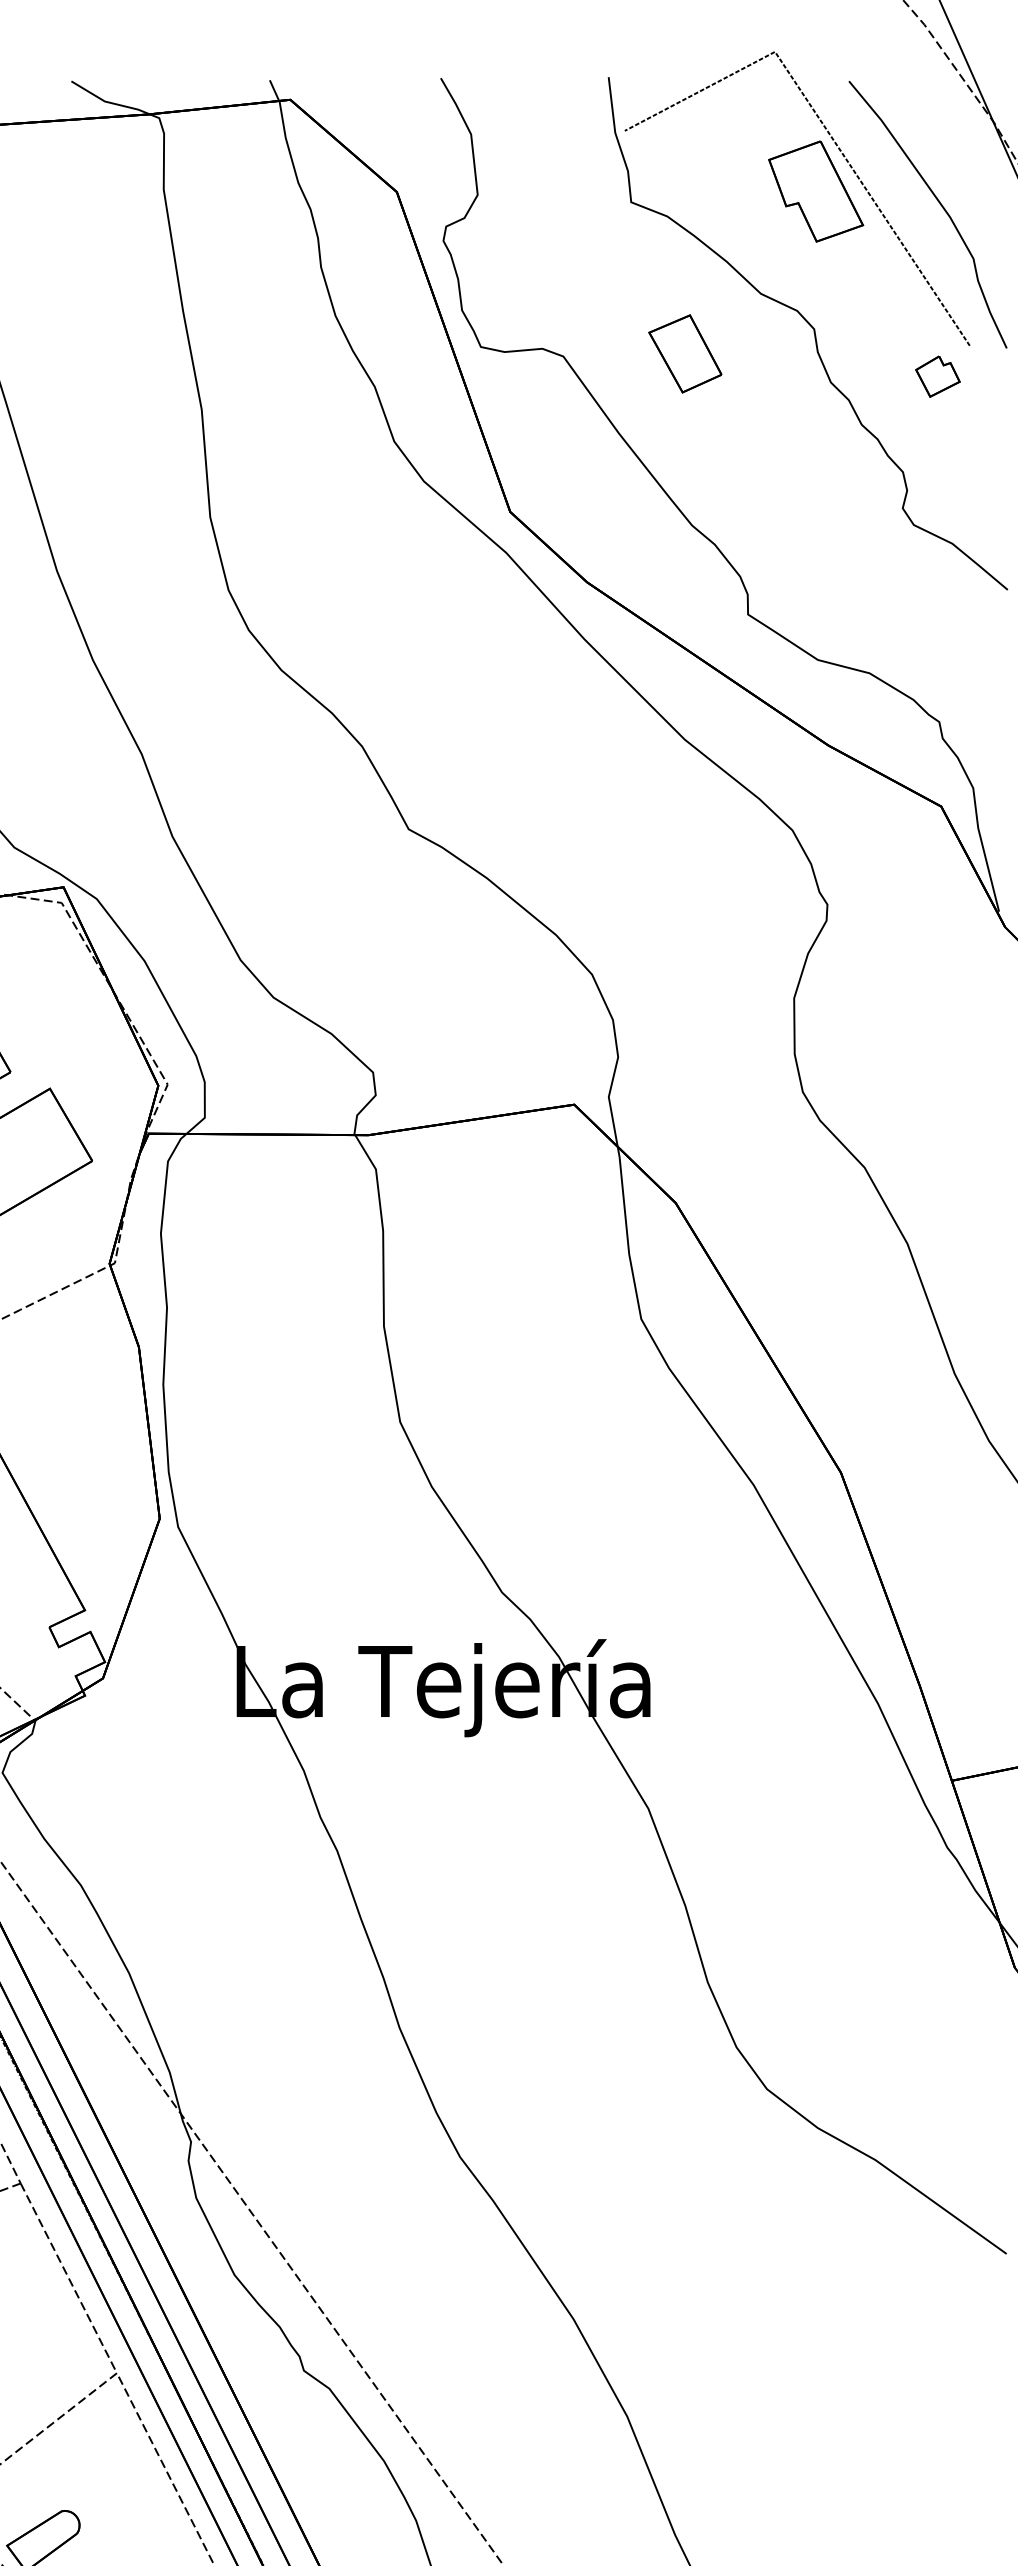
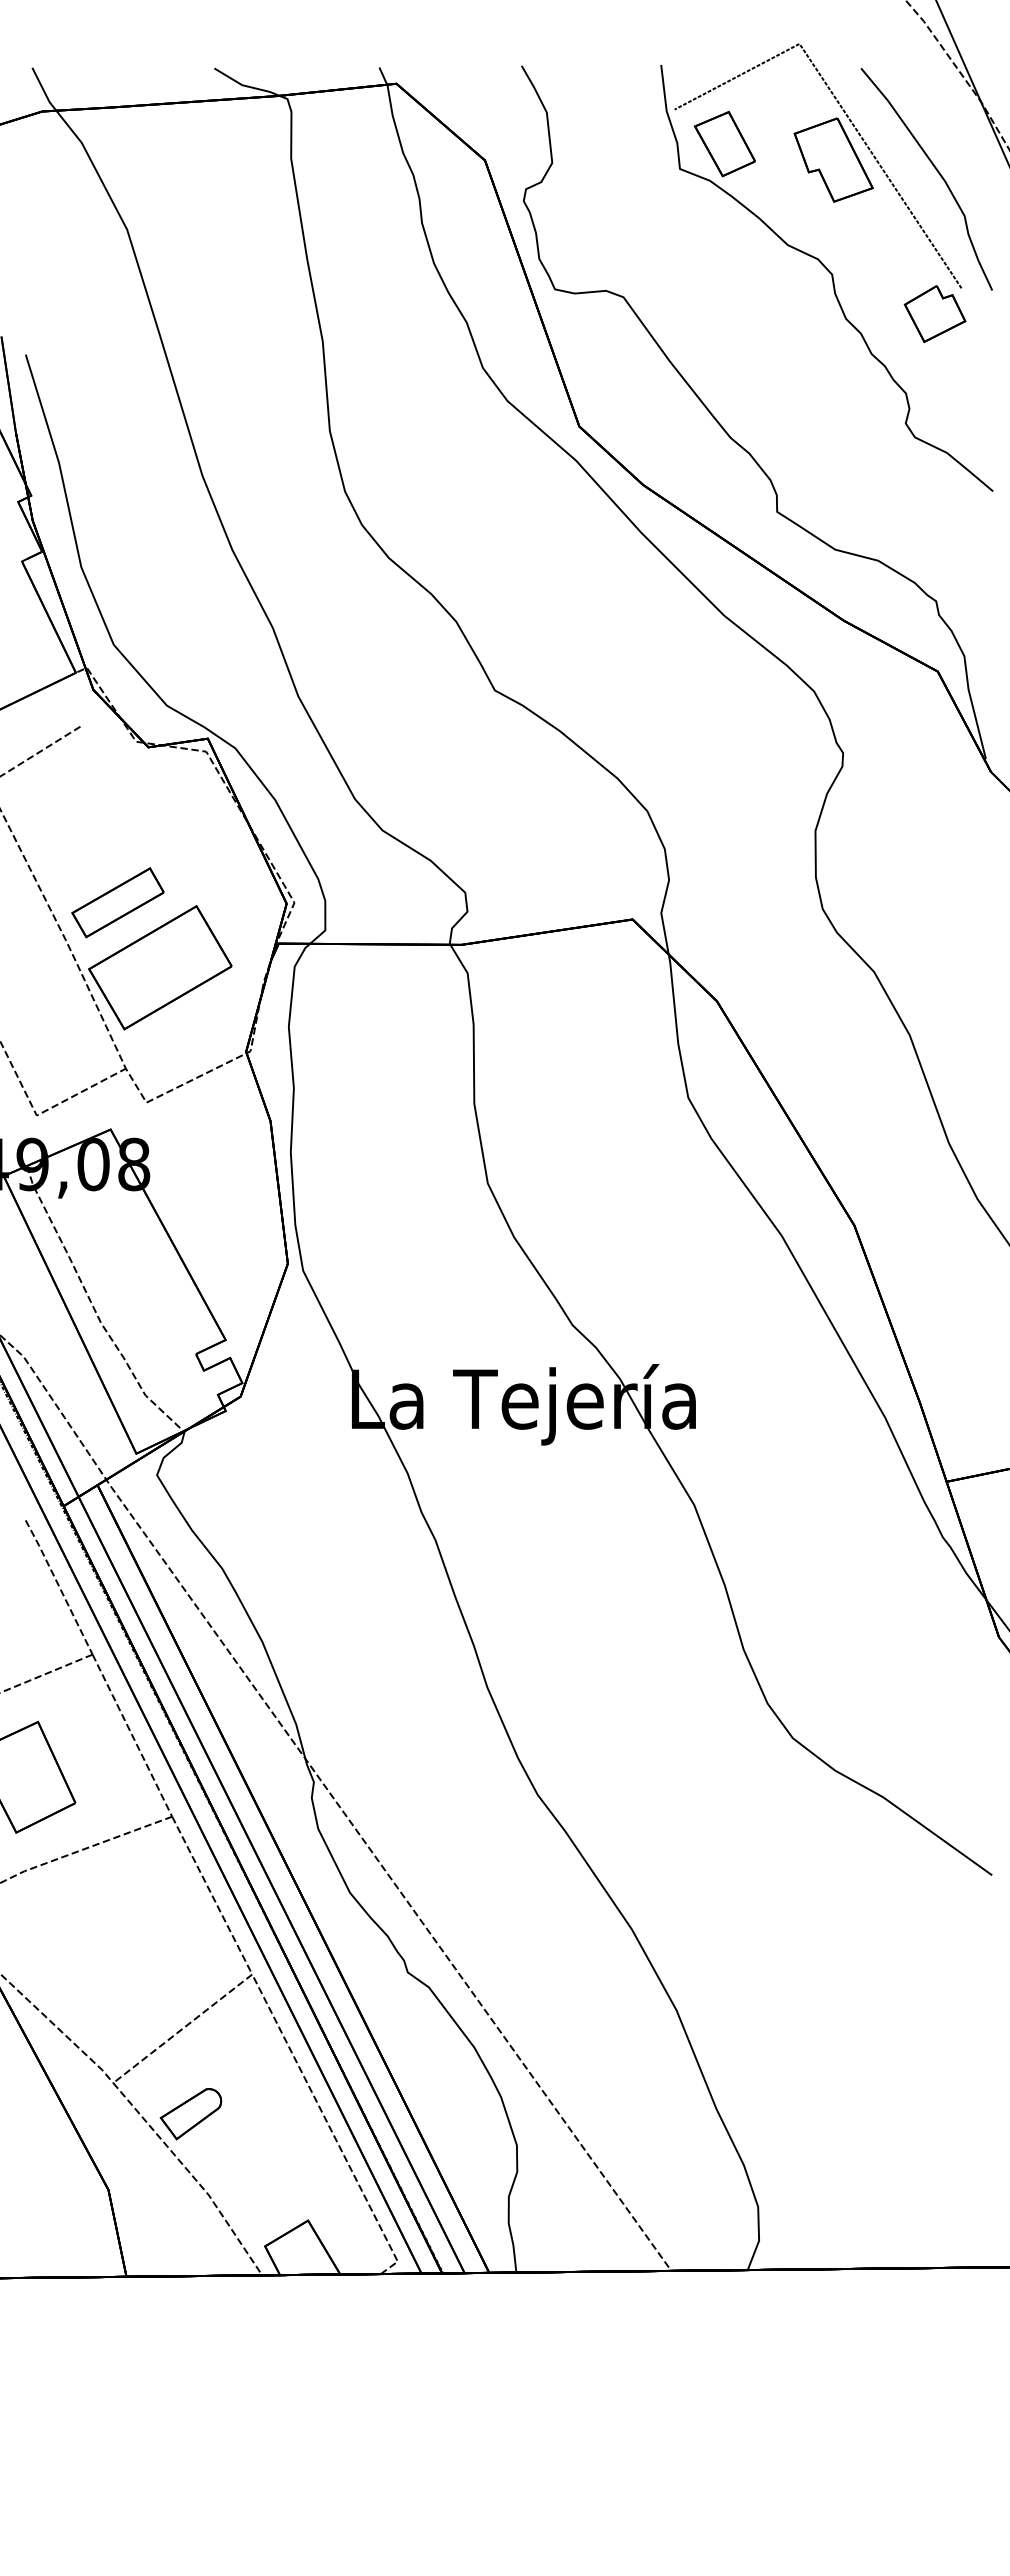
part: (684, 354) -> (724, 144), moved
part: (937, 376) -> (934, 313), size x1.67

